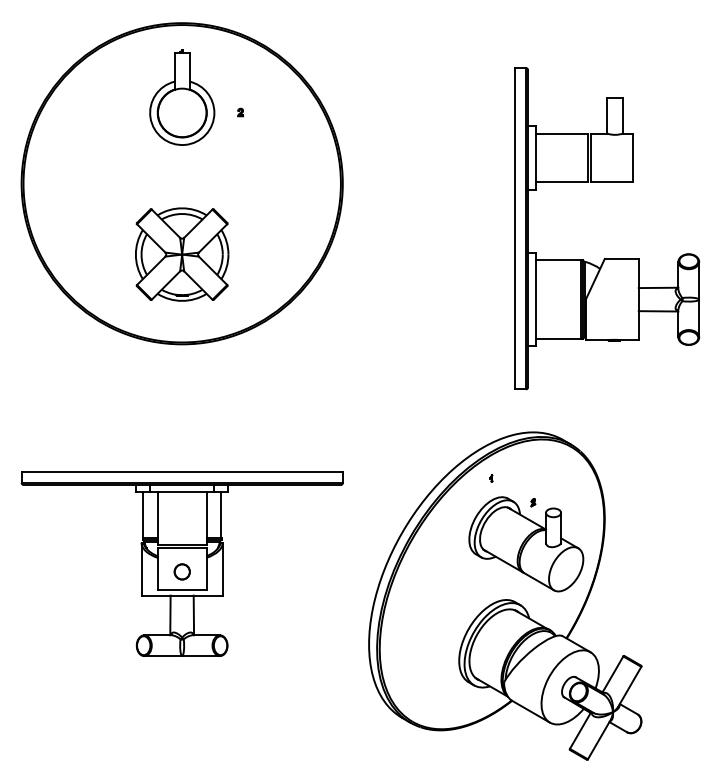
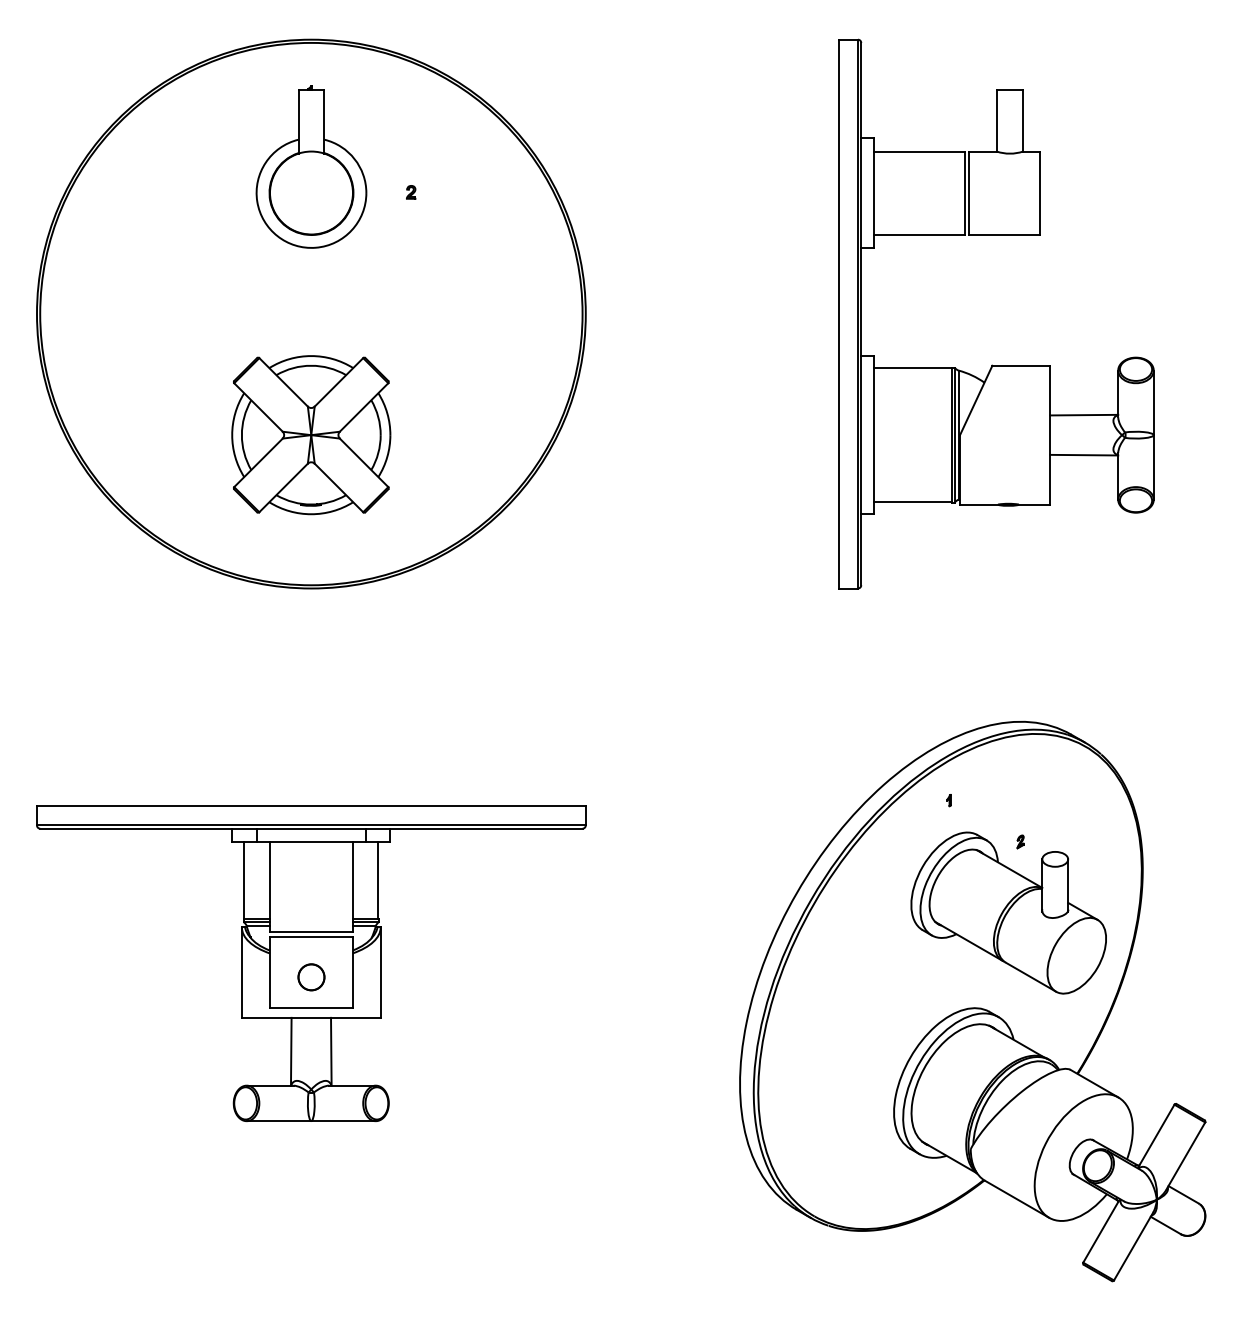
part: (607, 258) -> (997, 364), moved
part: (505, 595) -> (973, 1000), moved

